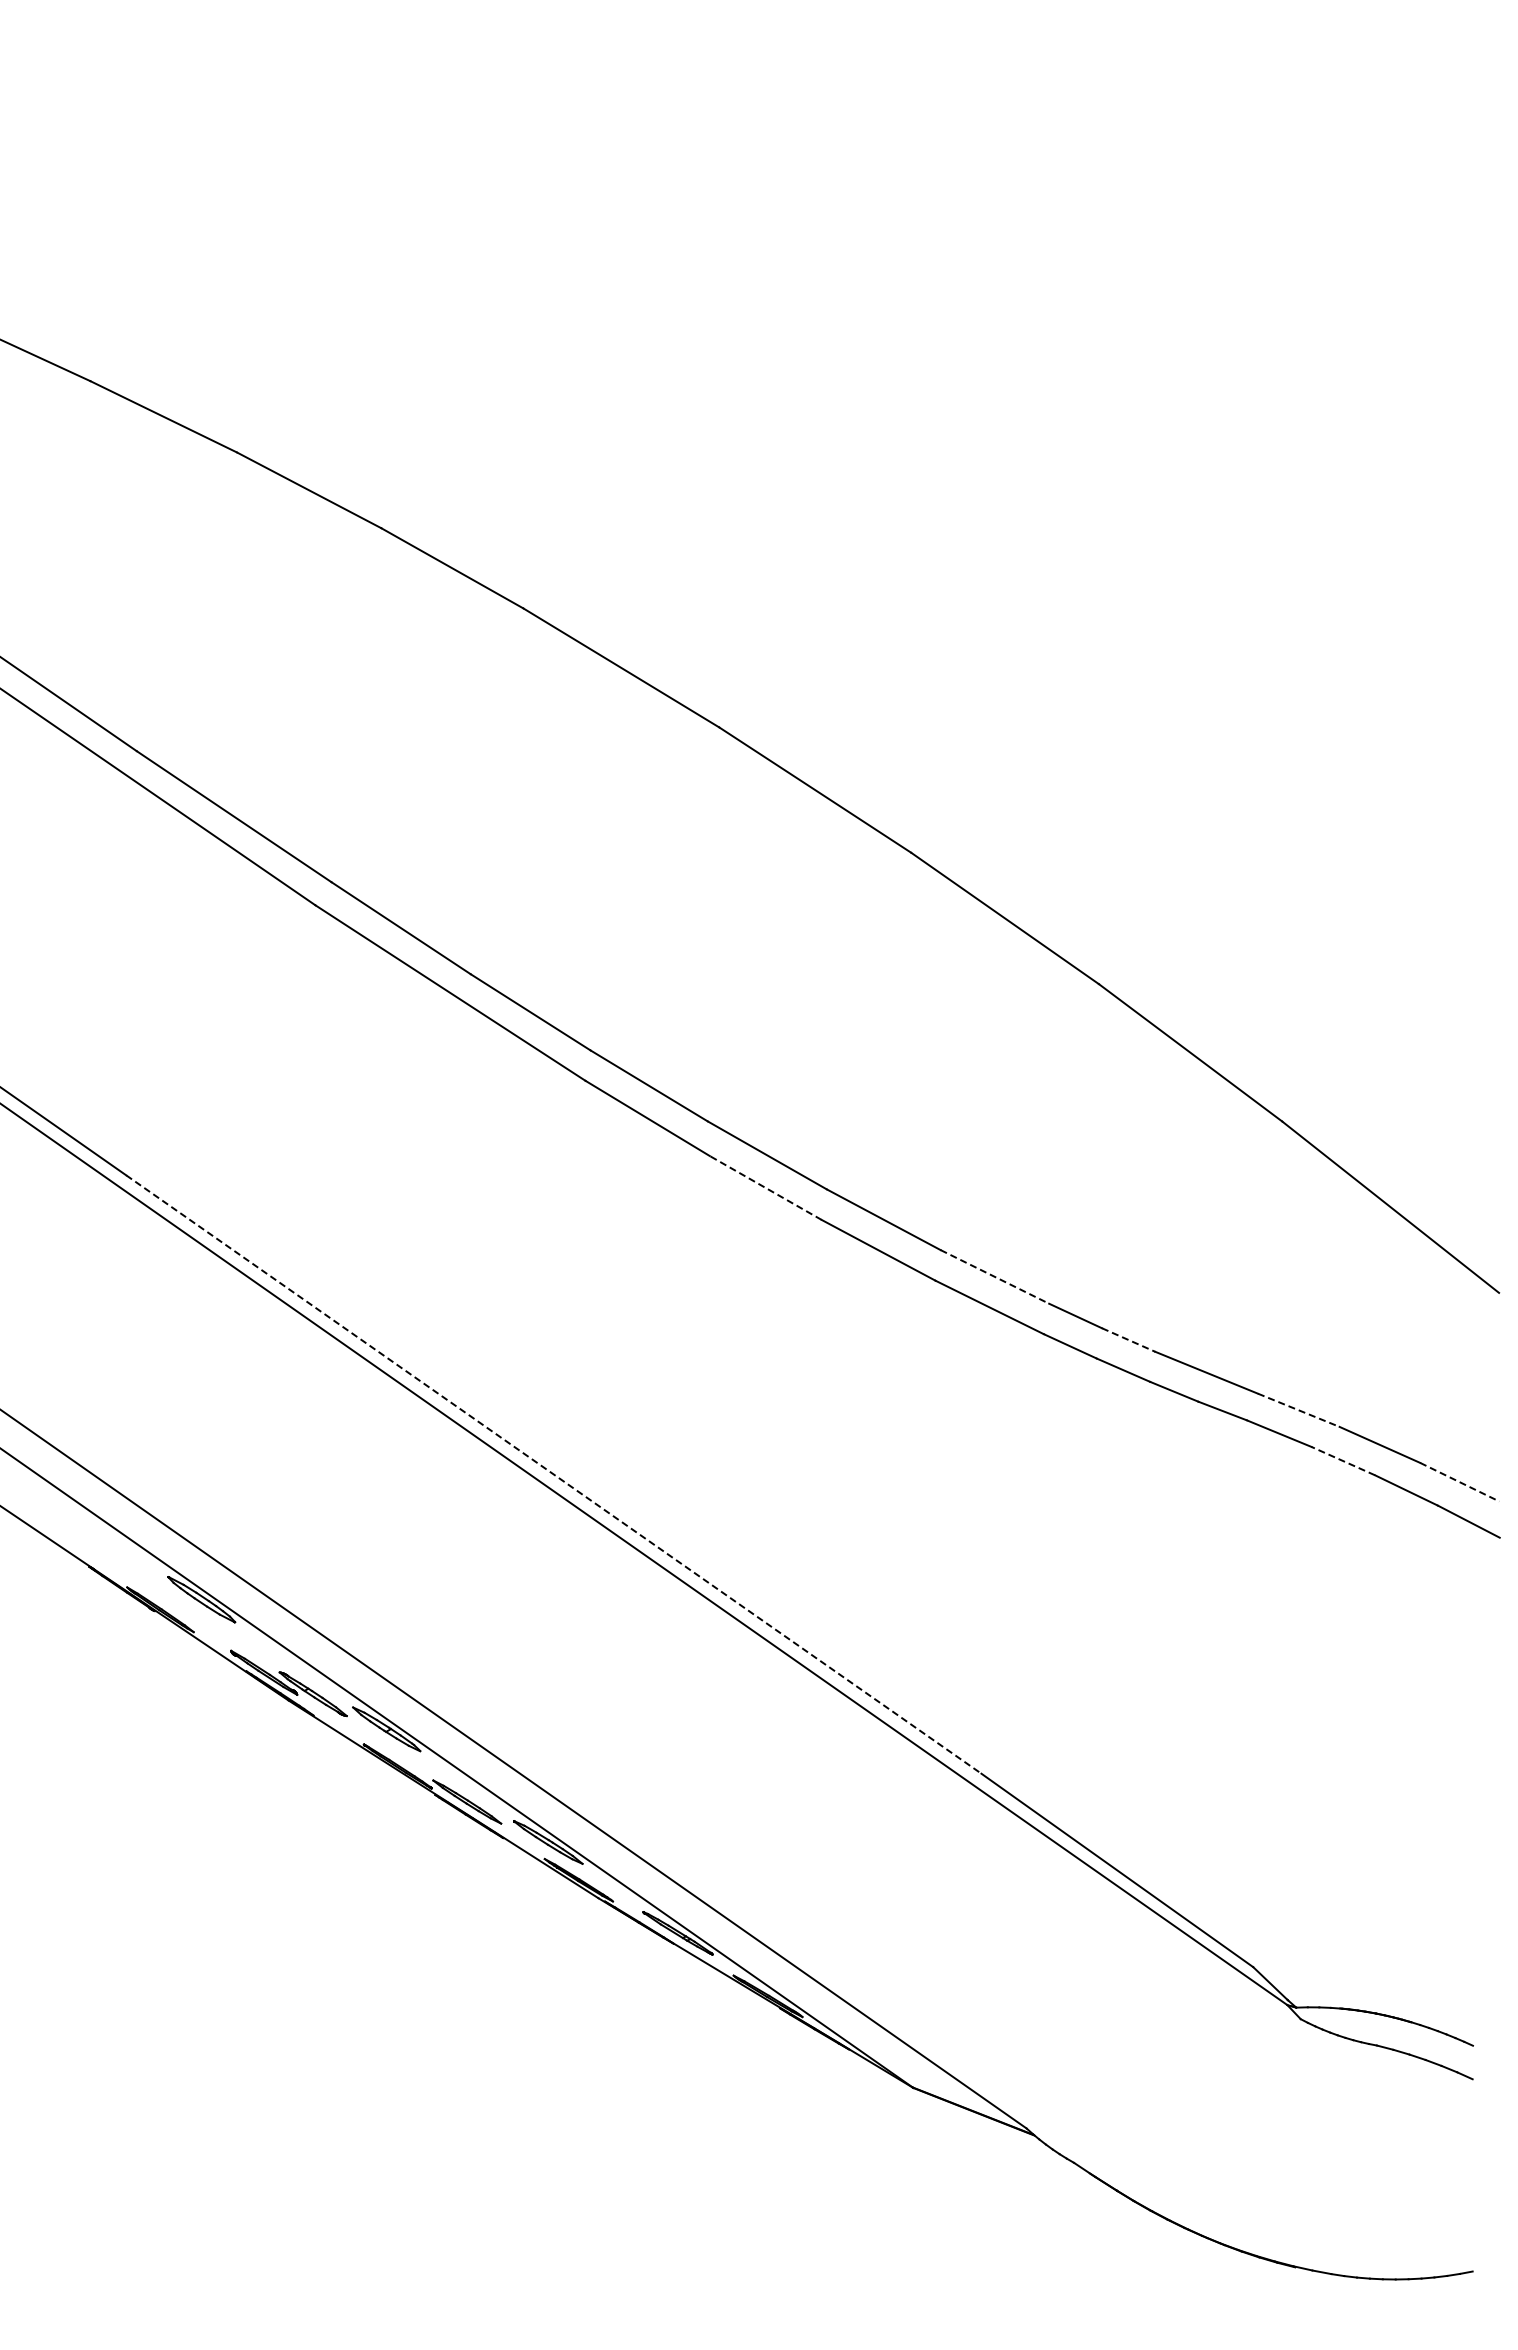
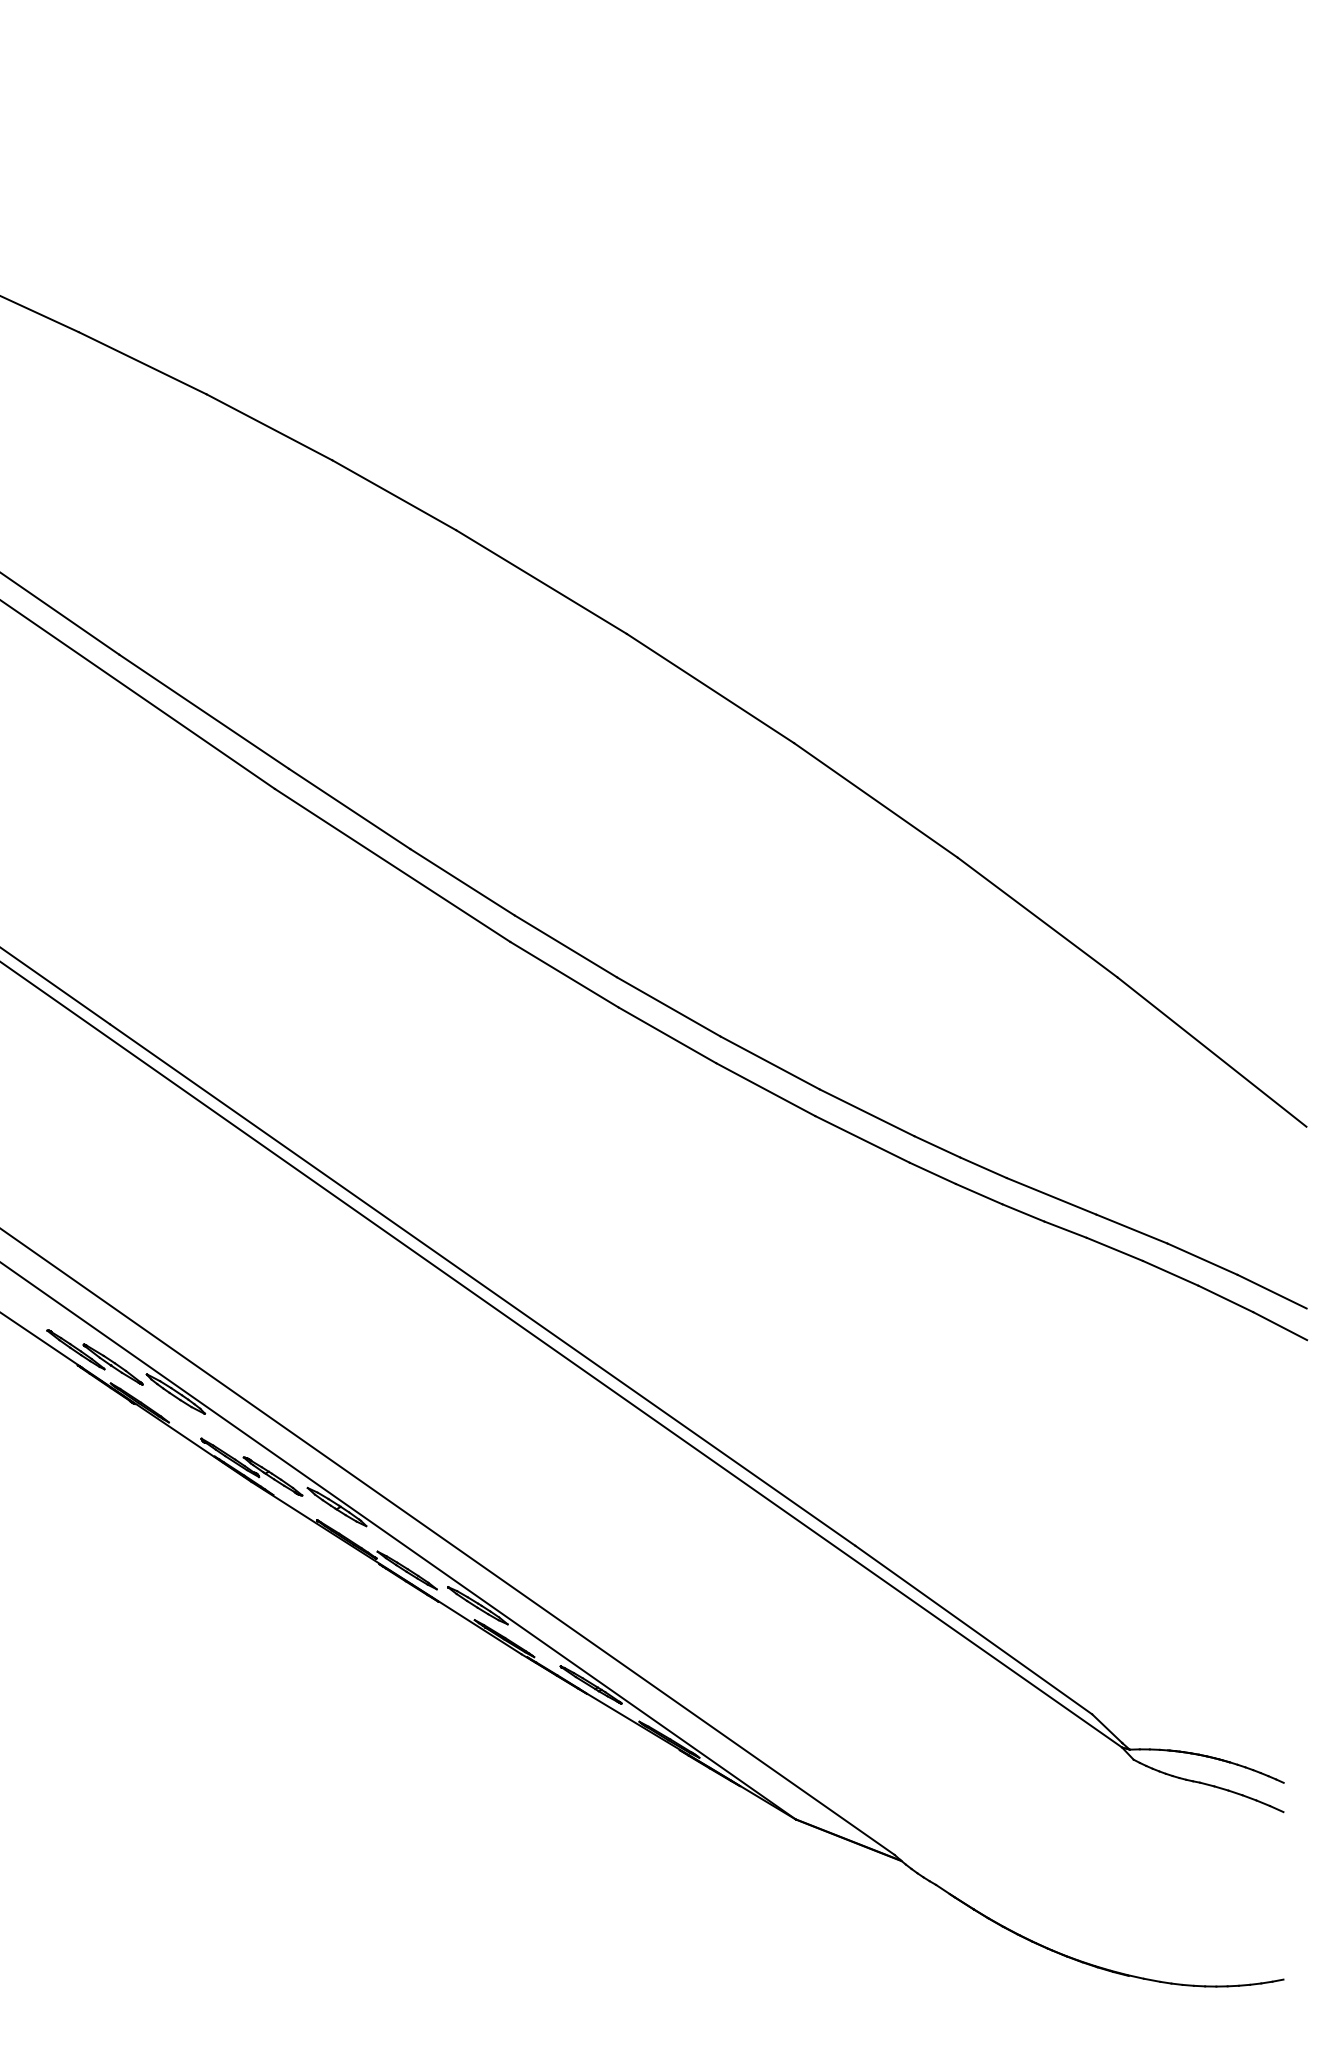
line: (765, 1187) -> (667, 1034), dashed -> solid
line: (994, 1276) -> (866, 1112), dashed -> solid
line: (1129, 1340) -> (984, 1168), dashed -> solid
line: (1299, 1410) -> (1132, 1229), dashed -> solid
line: (1343, 1461) -> (1170, 1273), dashed -> solid
line: (553, 1474) -> (482, 1285), dashed -> solid
line: (1460, 1482) -> (1272, 1291), dashed -> solid
part: (108, 1557) -> (94, 1357), added

